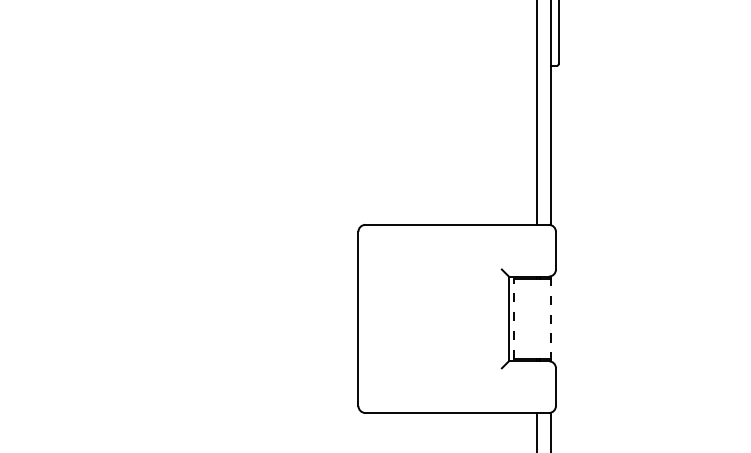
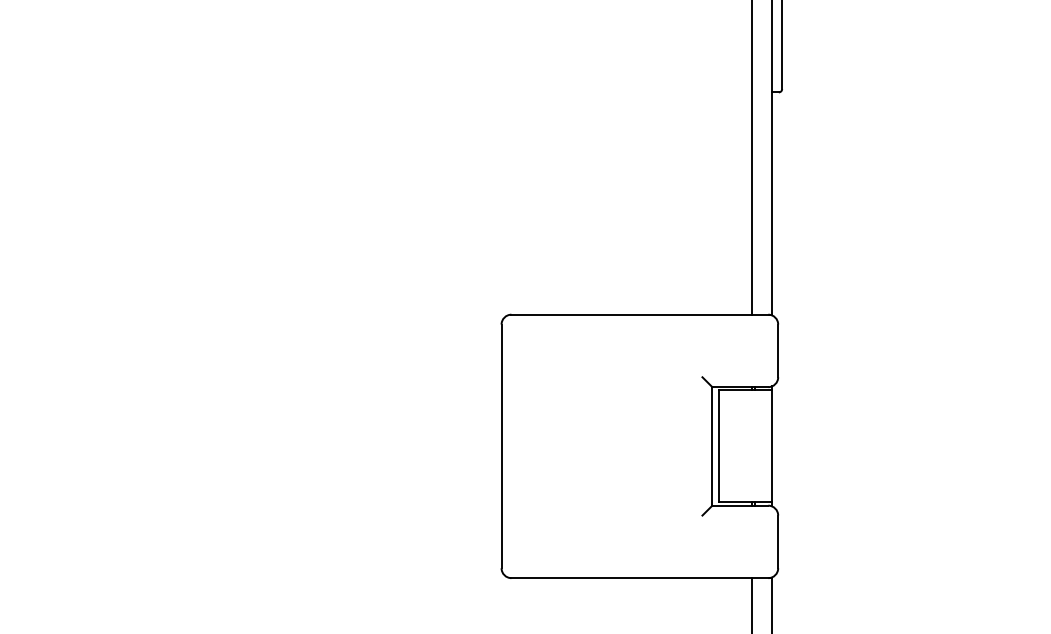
line: (513, 318) -> (718, 446), dashed -> solid
line: (551, 318) -> (771, 446), dashed -> solid

